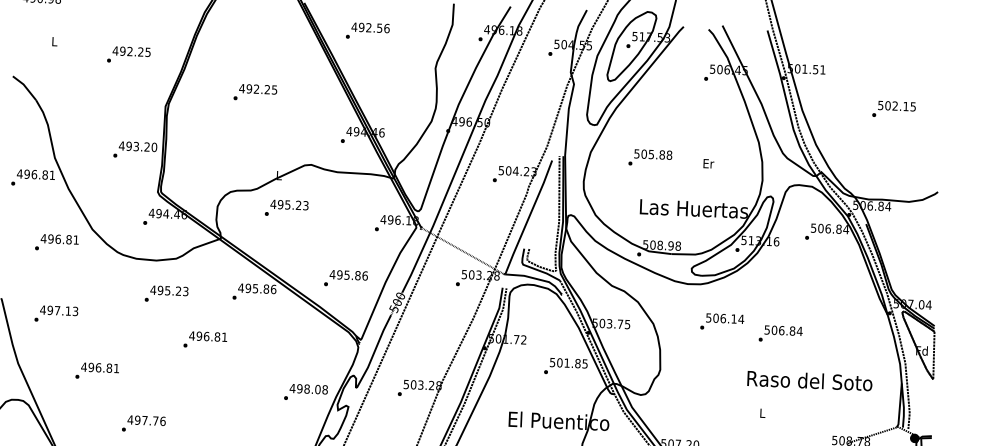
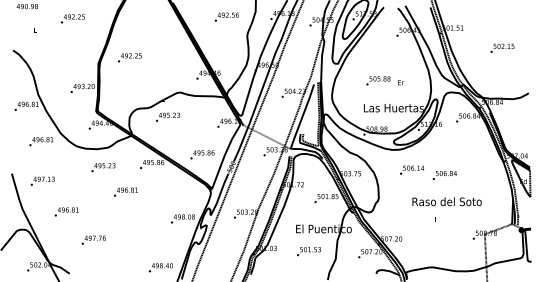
text: (367, 30) -> (226, 16), moved
text: (128, 54) -> (72, 18), moved
text: (254, 92) -> (129, 57), moved
text: (650, 157) -> (378, 80), moved
text: (808, 380) -> (446, 201), moved

